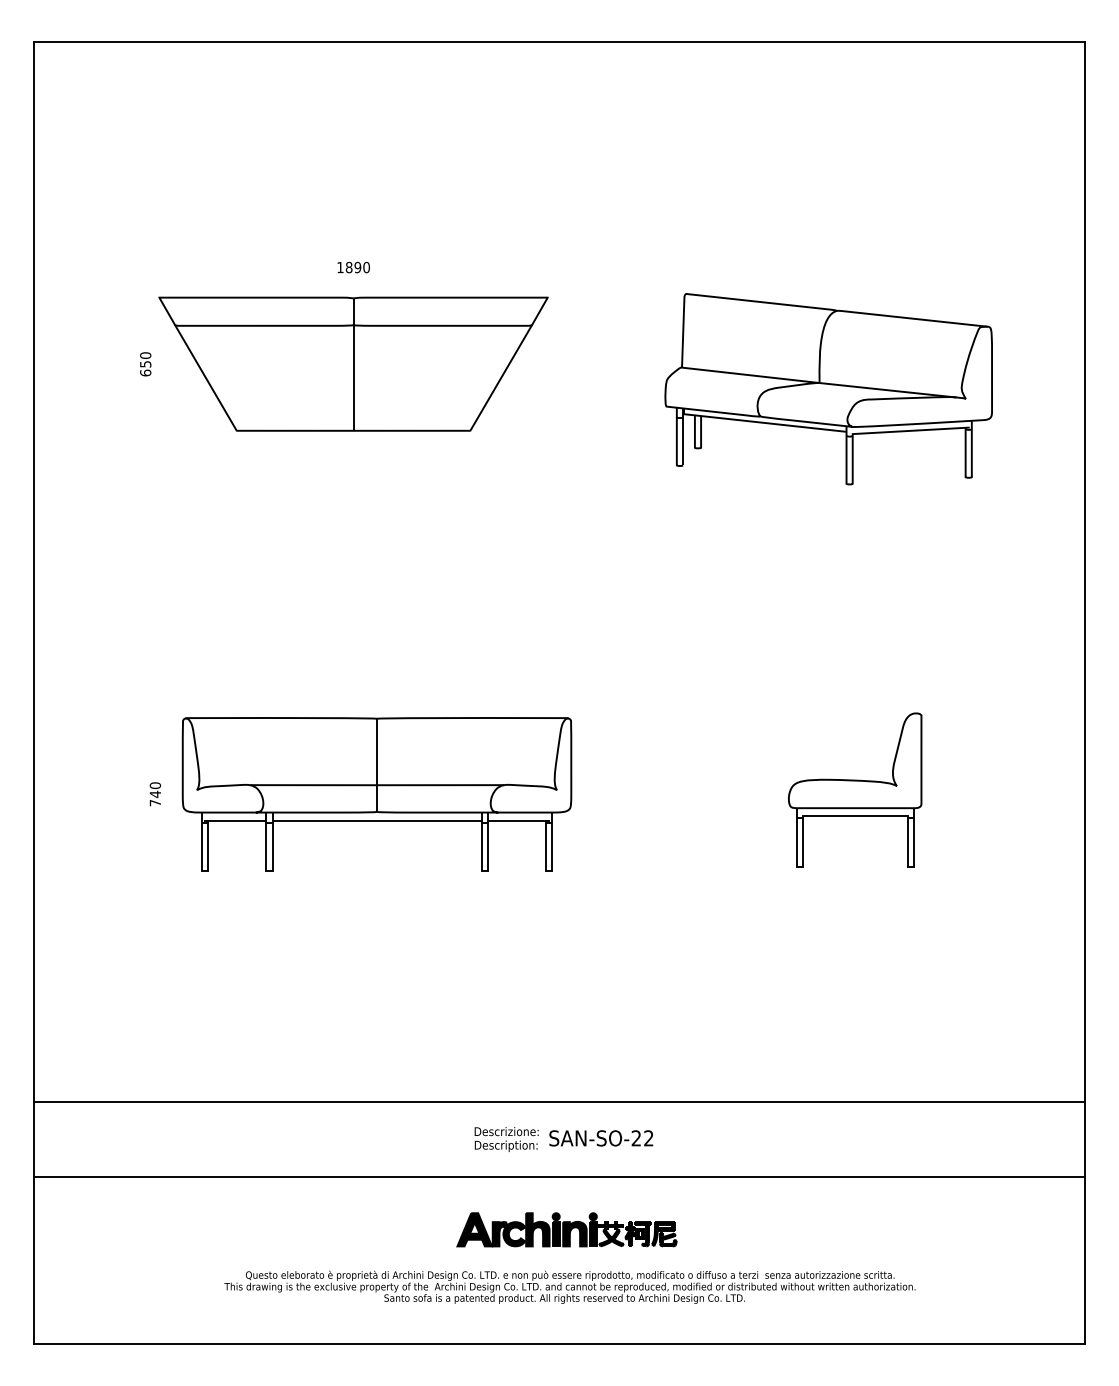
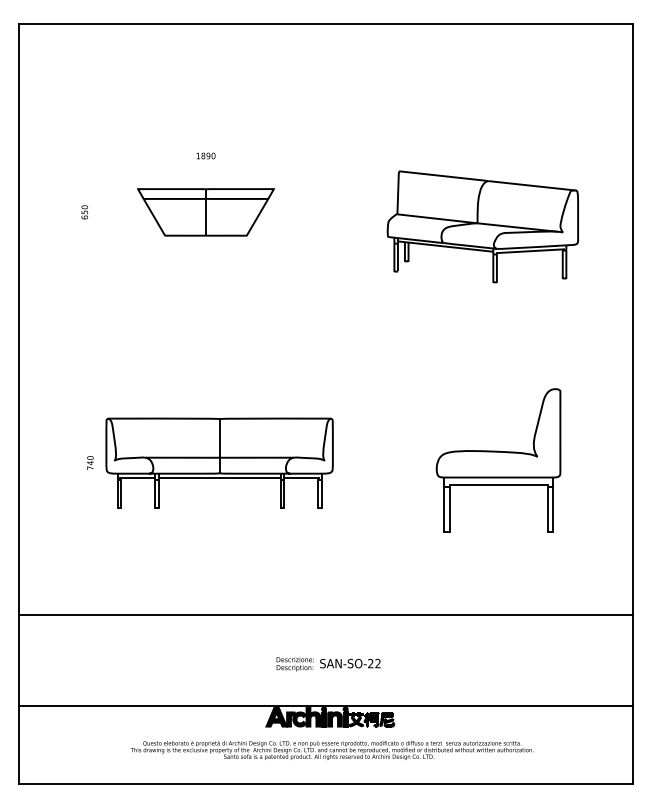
part: (352, 364) -> (205, 212), size x0.6
part: (853, 789) -> (497, 460), size x1.6
line: (558, 1102) -> (325, 615), moved
line: (558, 1177) -> (325, 706), moved

